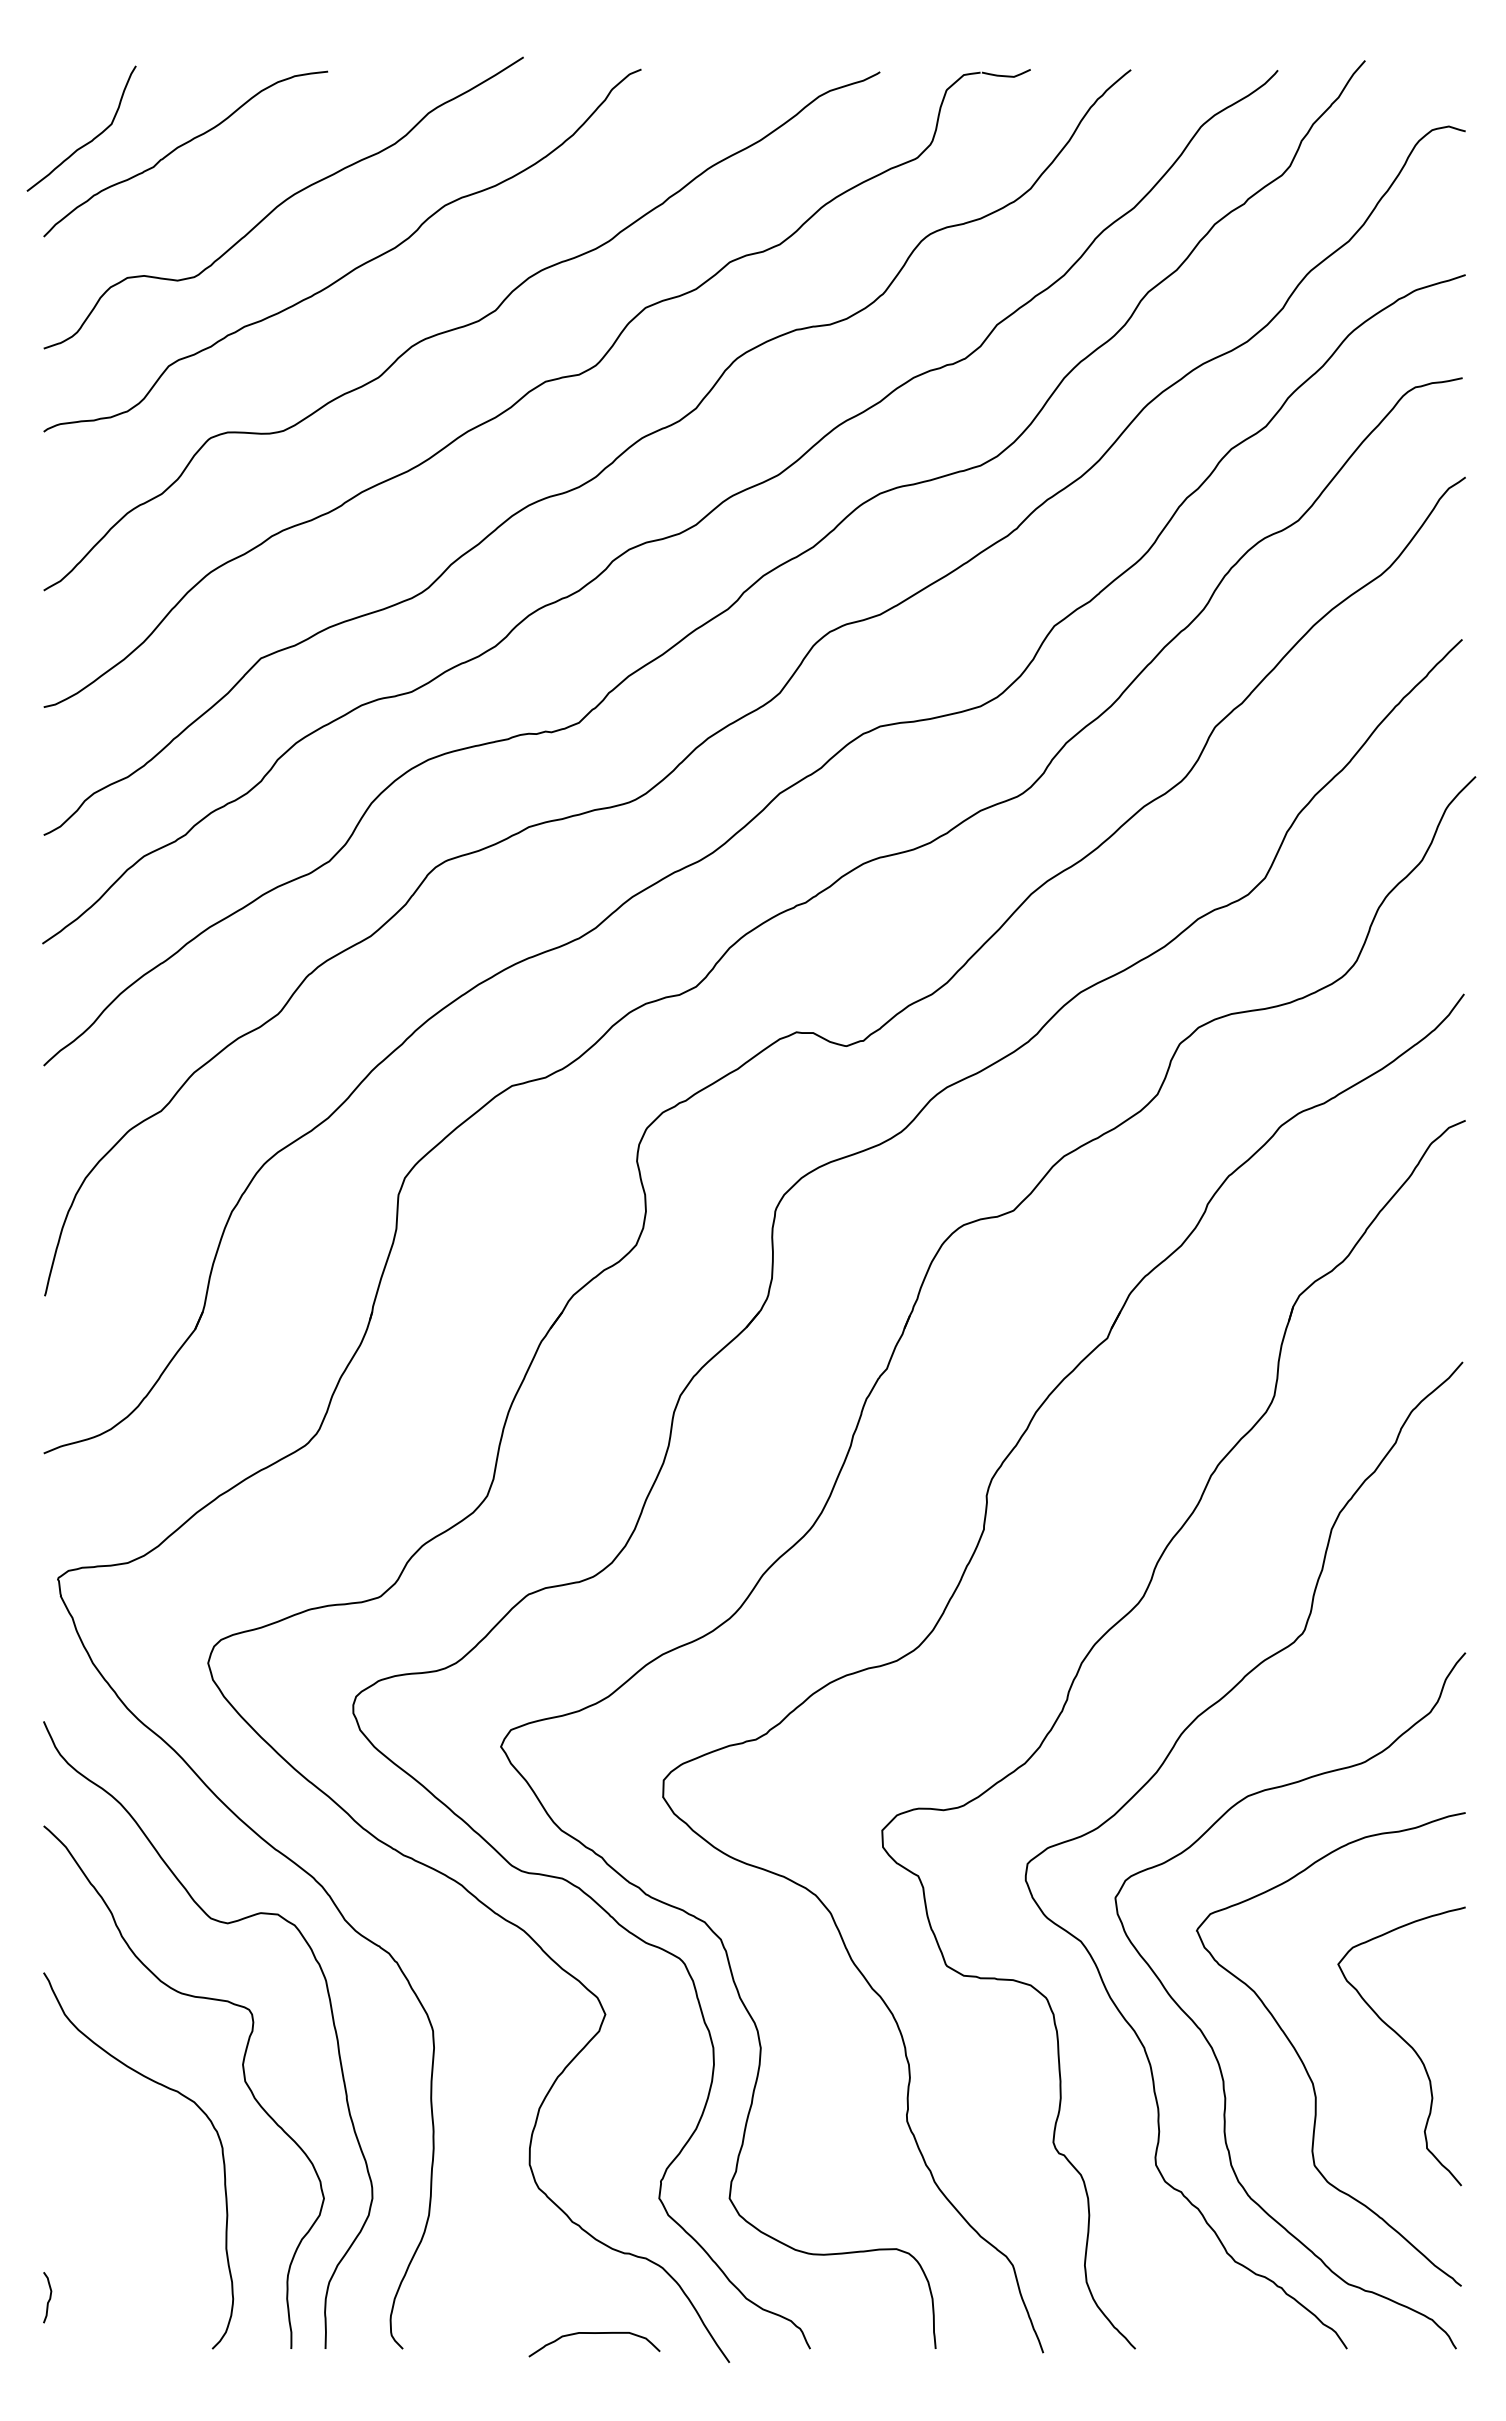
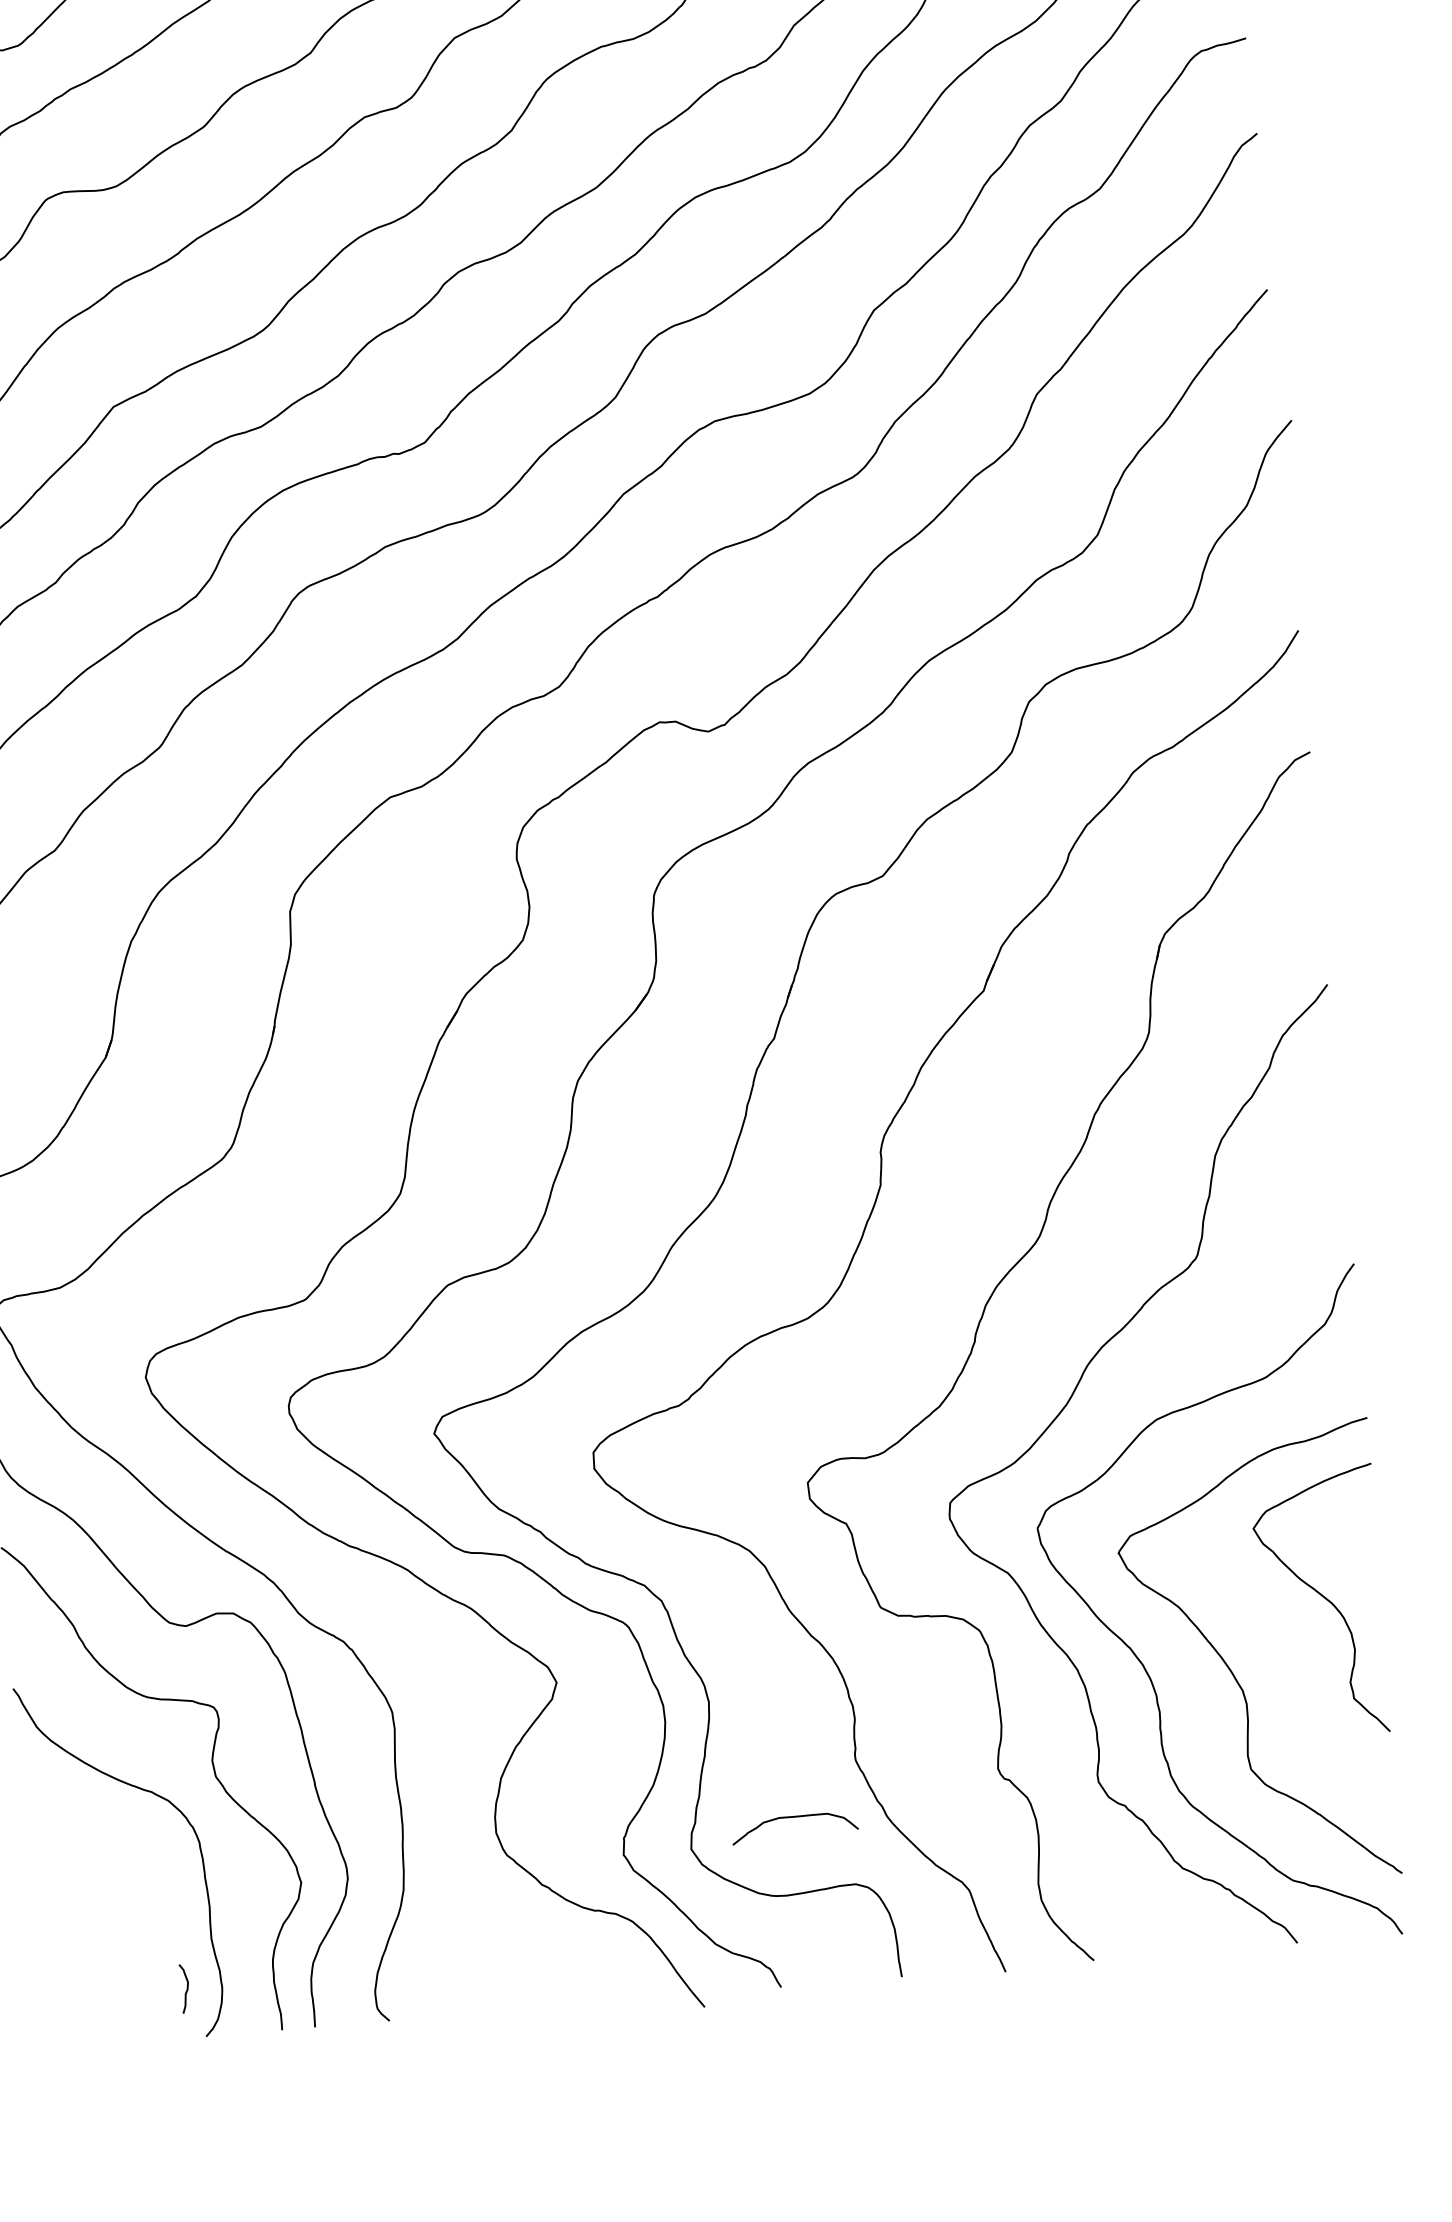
curve: (1405, 2042) -> (1324, 1598), moved
curve: (49, 2297) -> (186, 1988), moved
curve: (594, 2333) -> (794, 1817), moved

